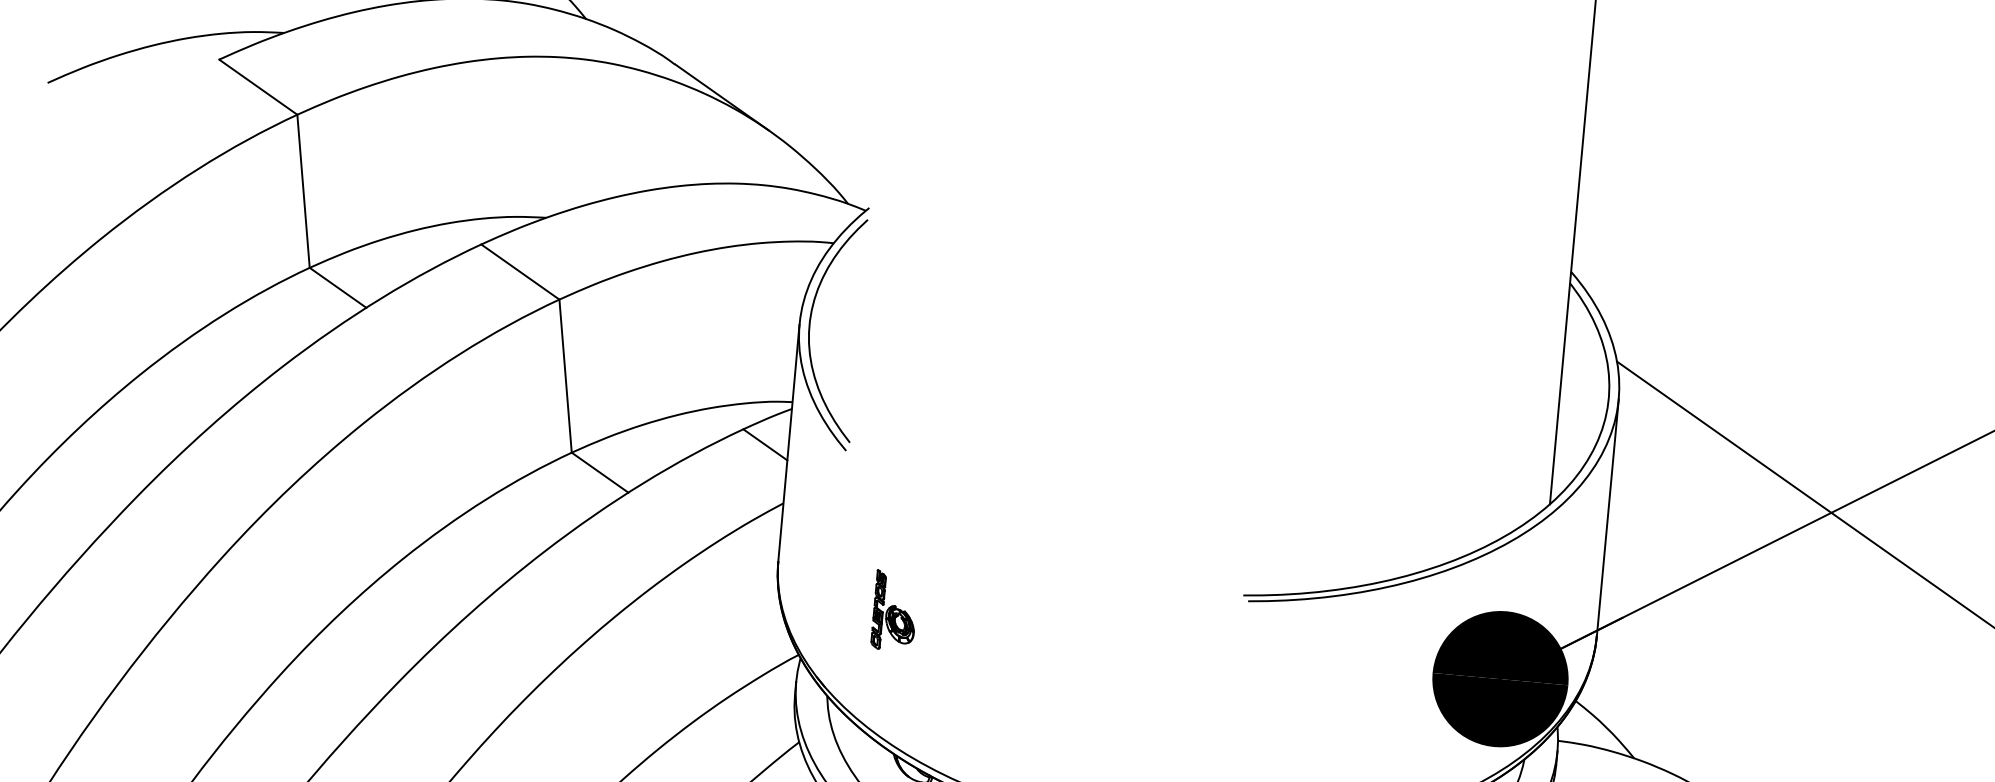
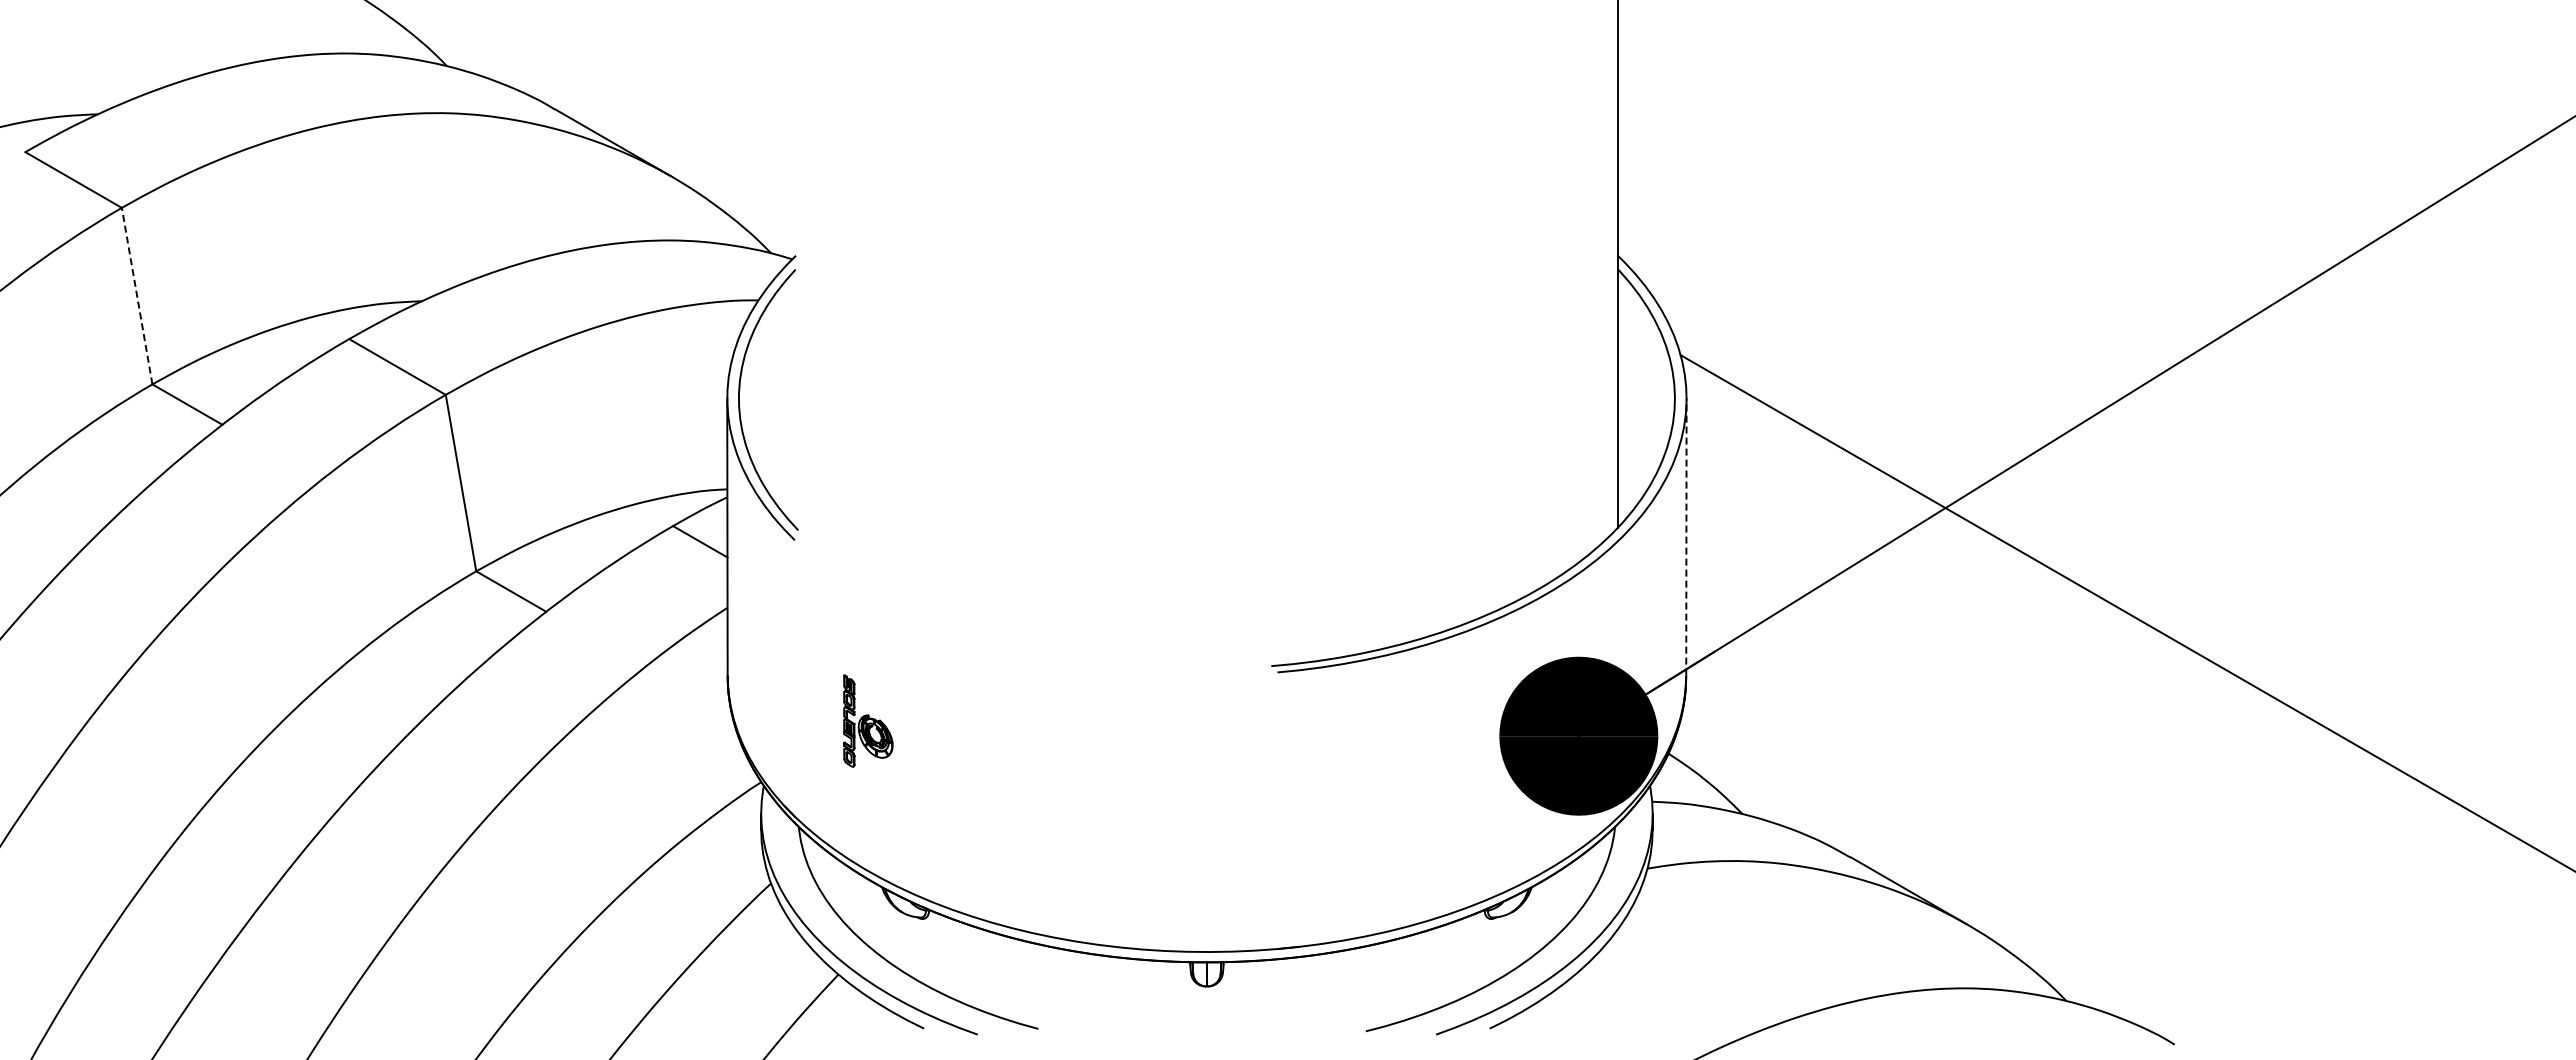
line: (303, 191) -> (137, 296), solid -> dashed
line: (1607, 516) -> (1686, 536), solid -> dashed

